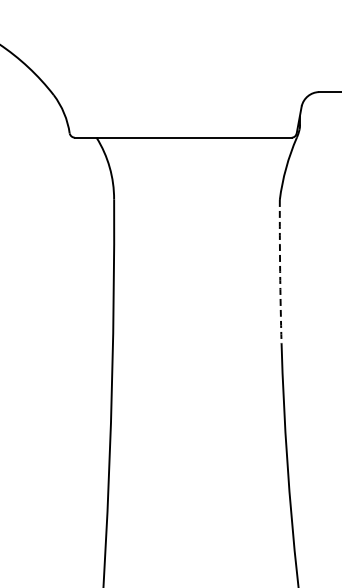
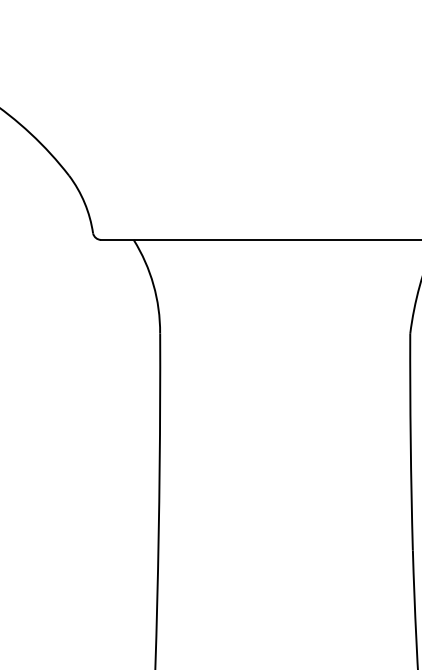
arc: (280, 271) -> (411, 441), dashed -> solid

